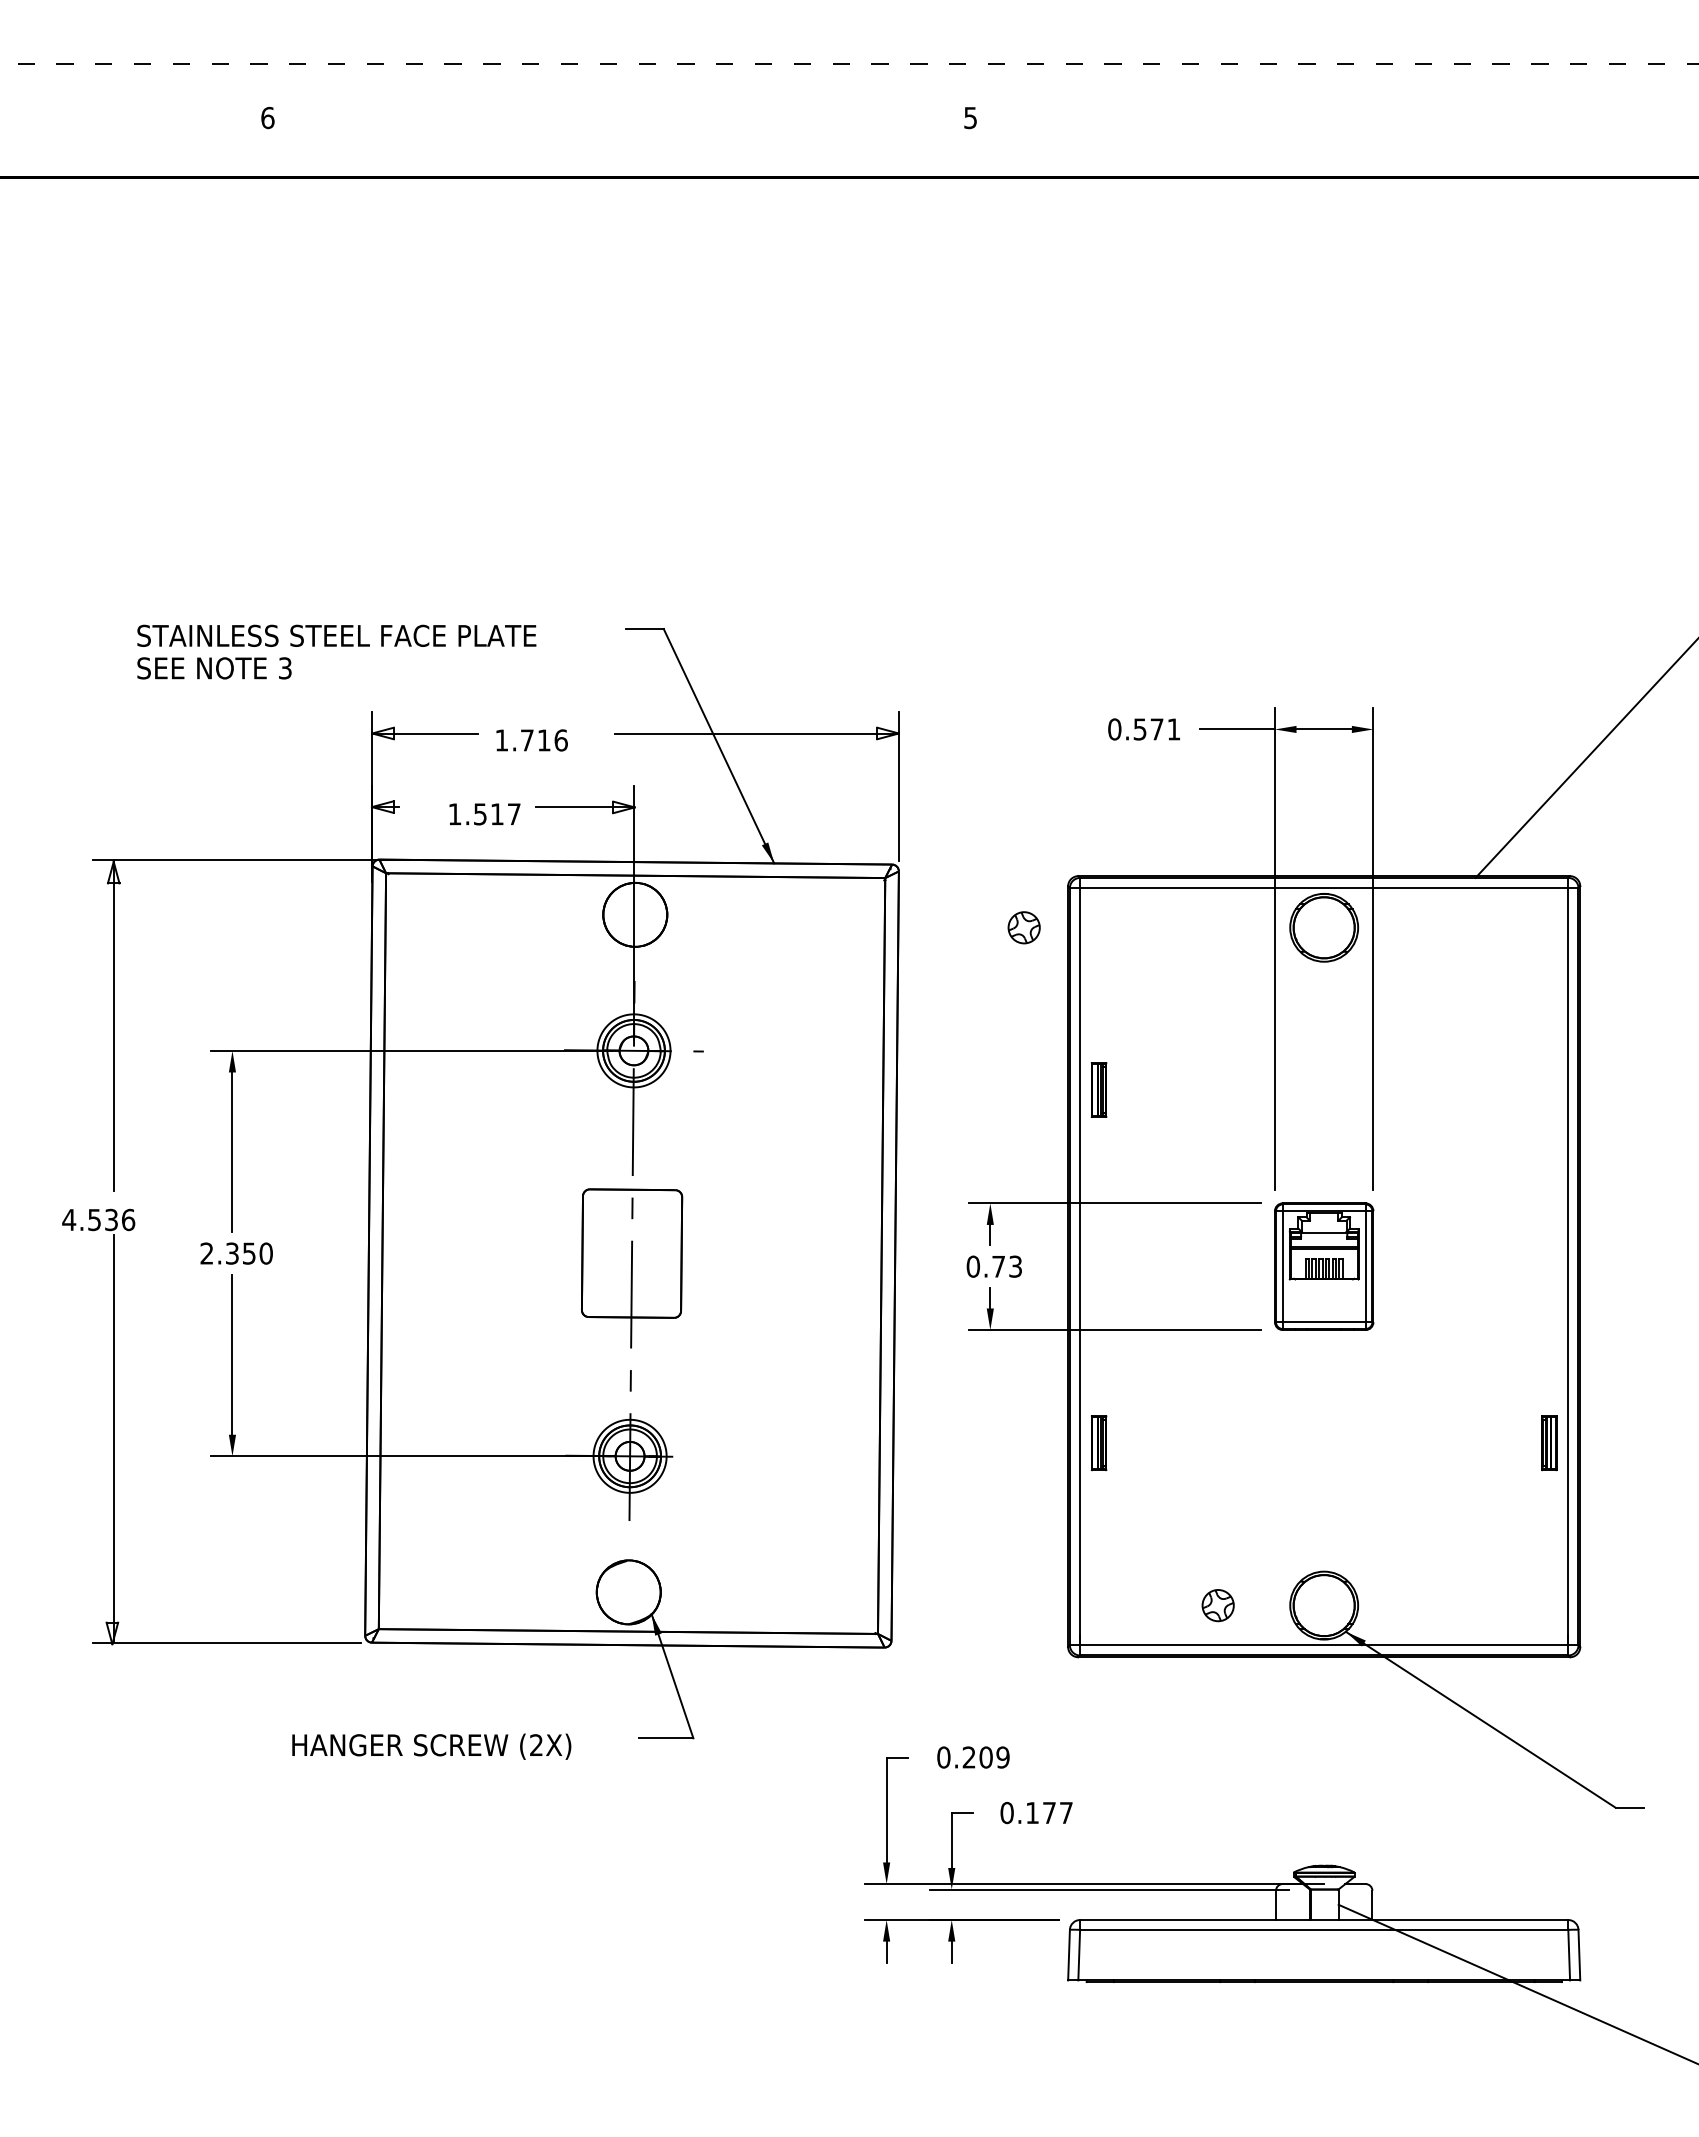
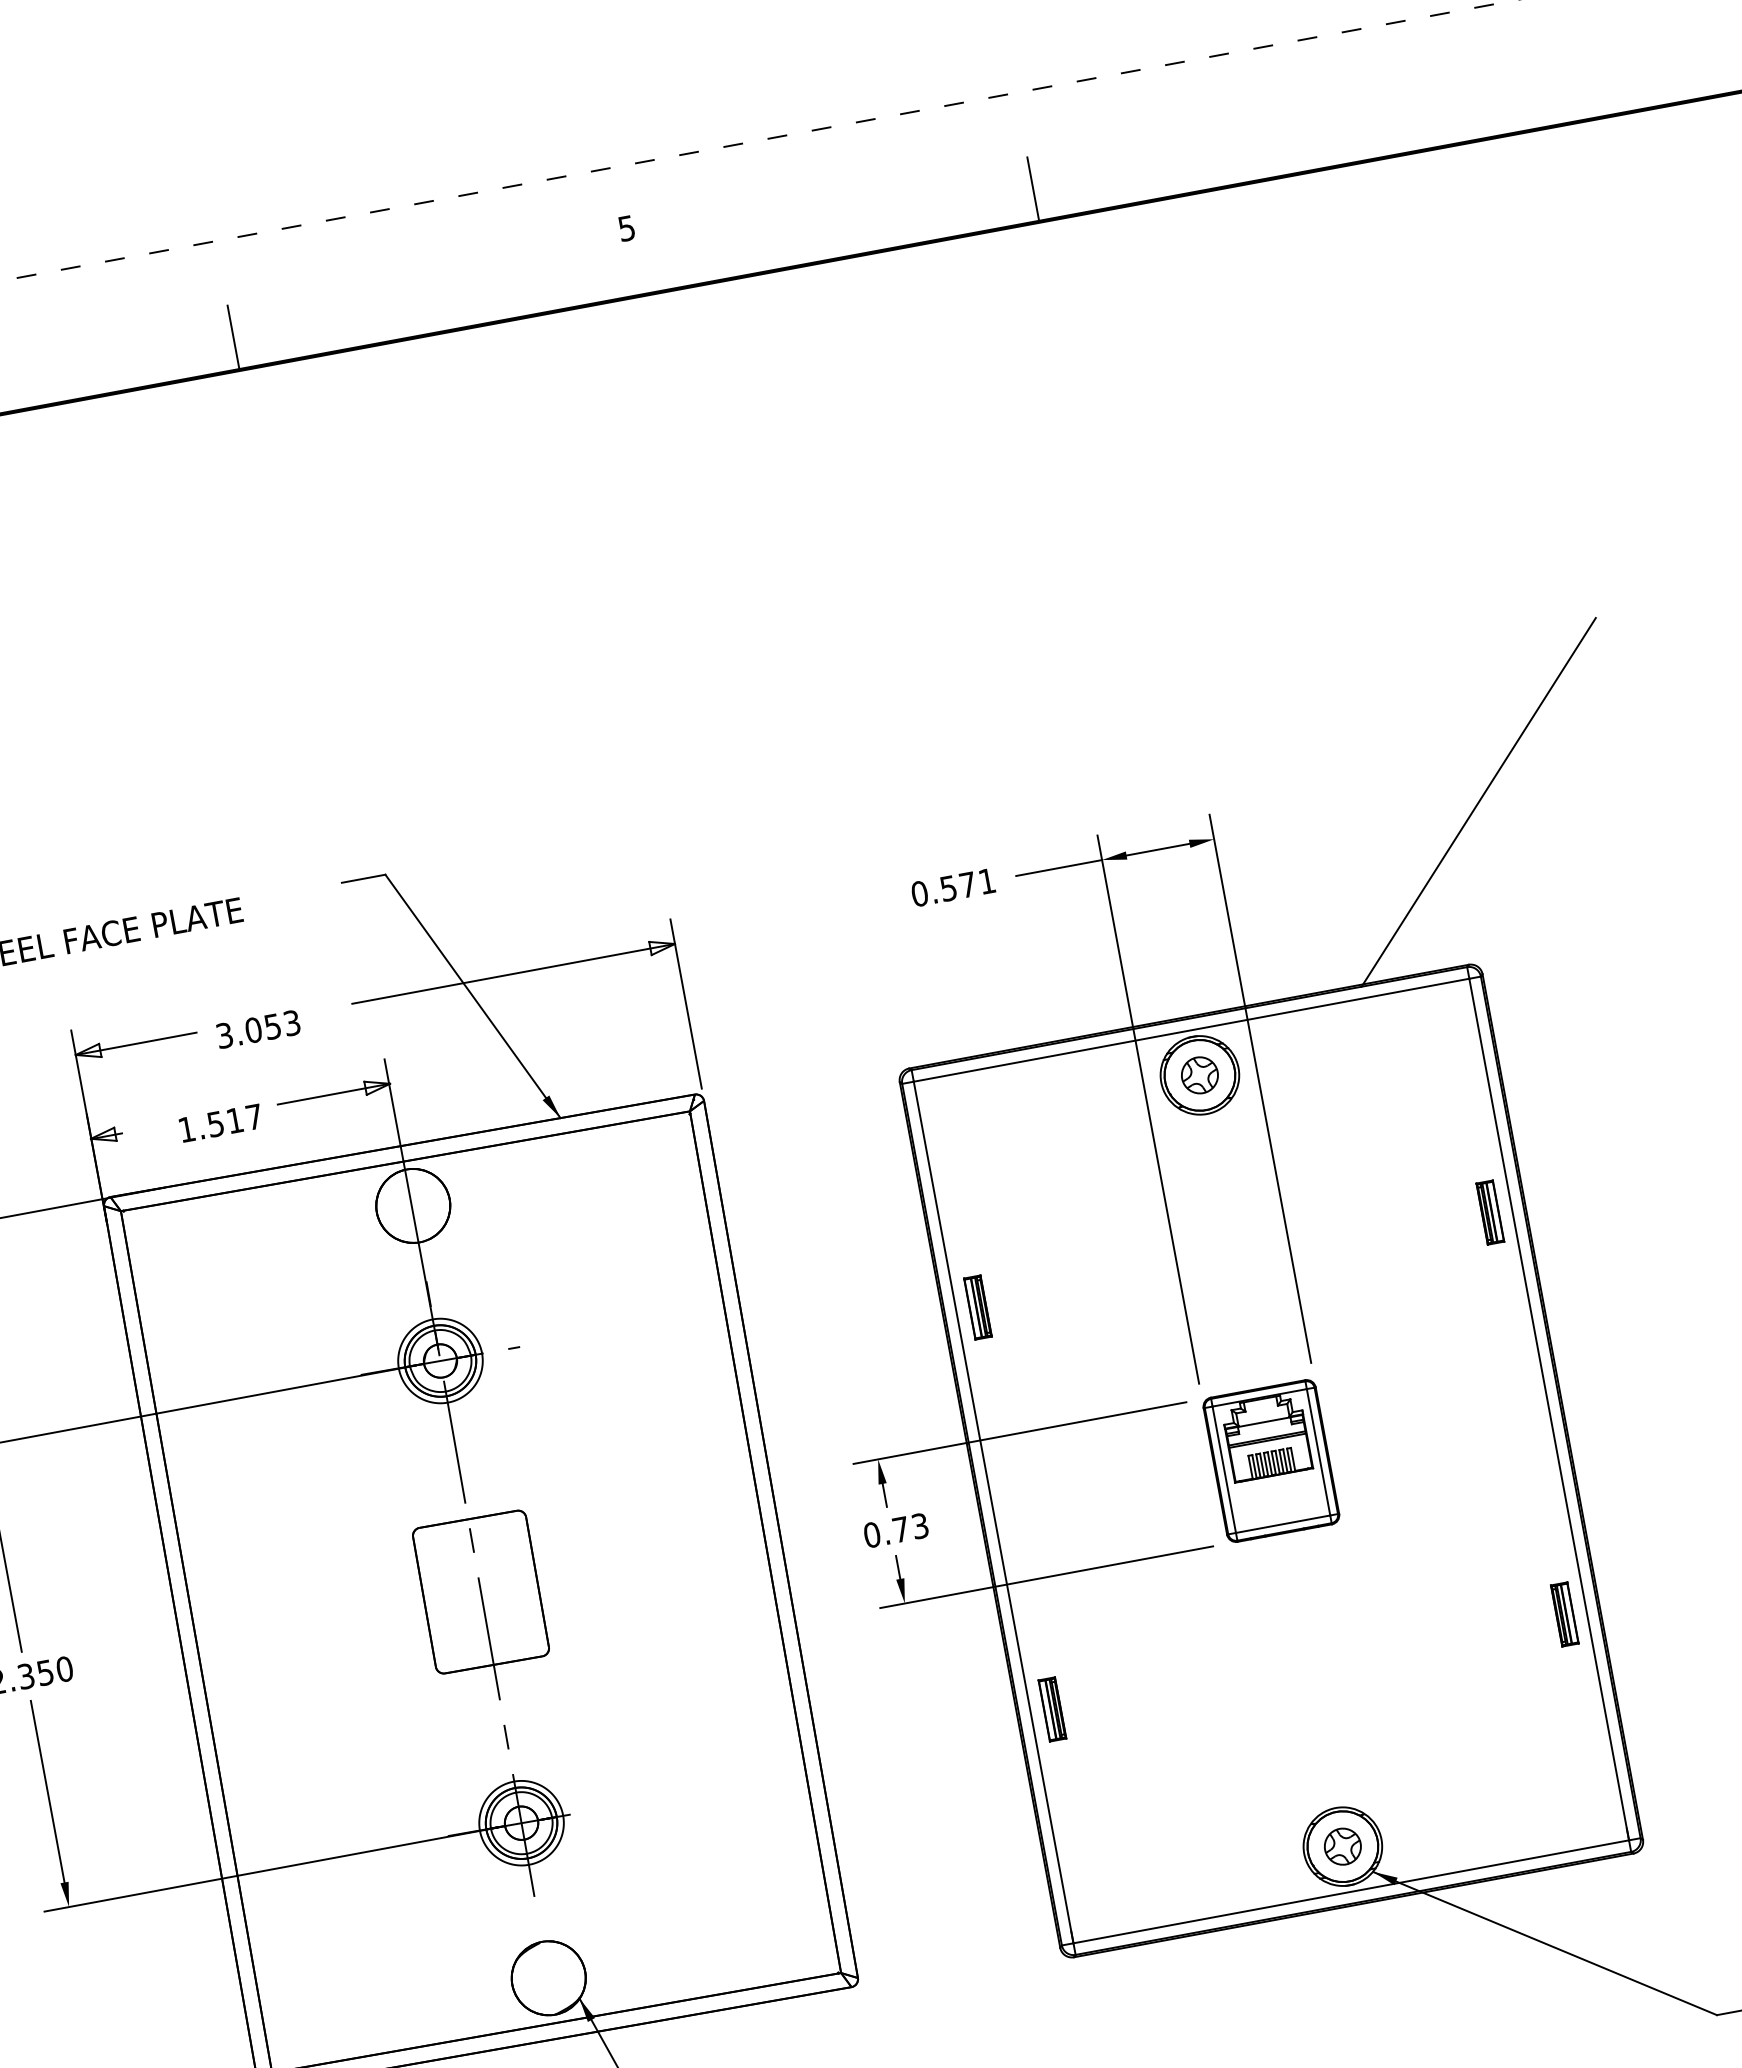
line: (619, 148) -> (233, 337), added
line: (1322, 148) -> (1033, 188), added
text: (531, 740) -> (258, 1029), 1.716 -> 3.053
part: (1023, 927) -> (1199, 1075), moved
part: (1549, 1089) -> (1490, 1211), added
part: (1217, 1605) -> (1342, 1846), moved

